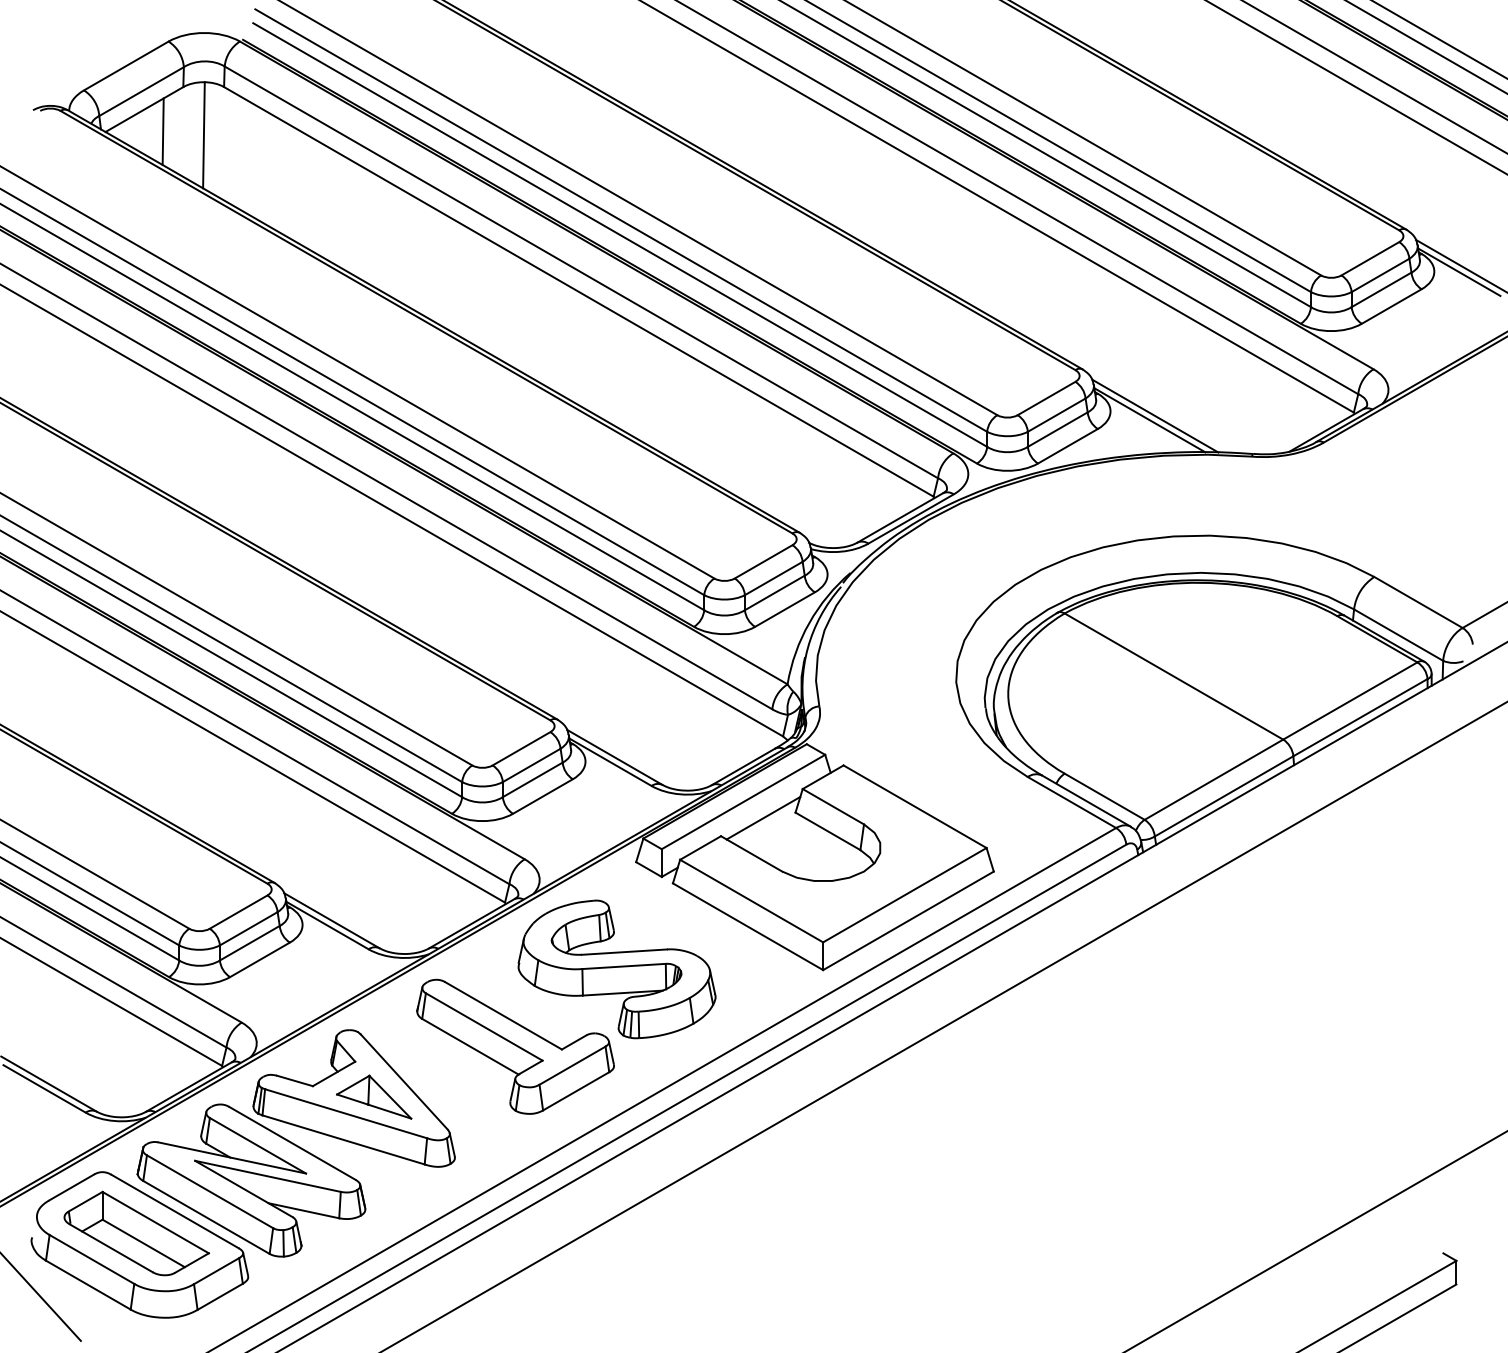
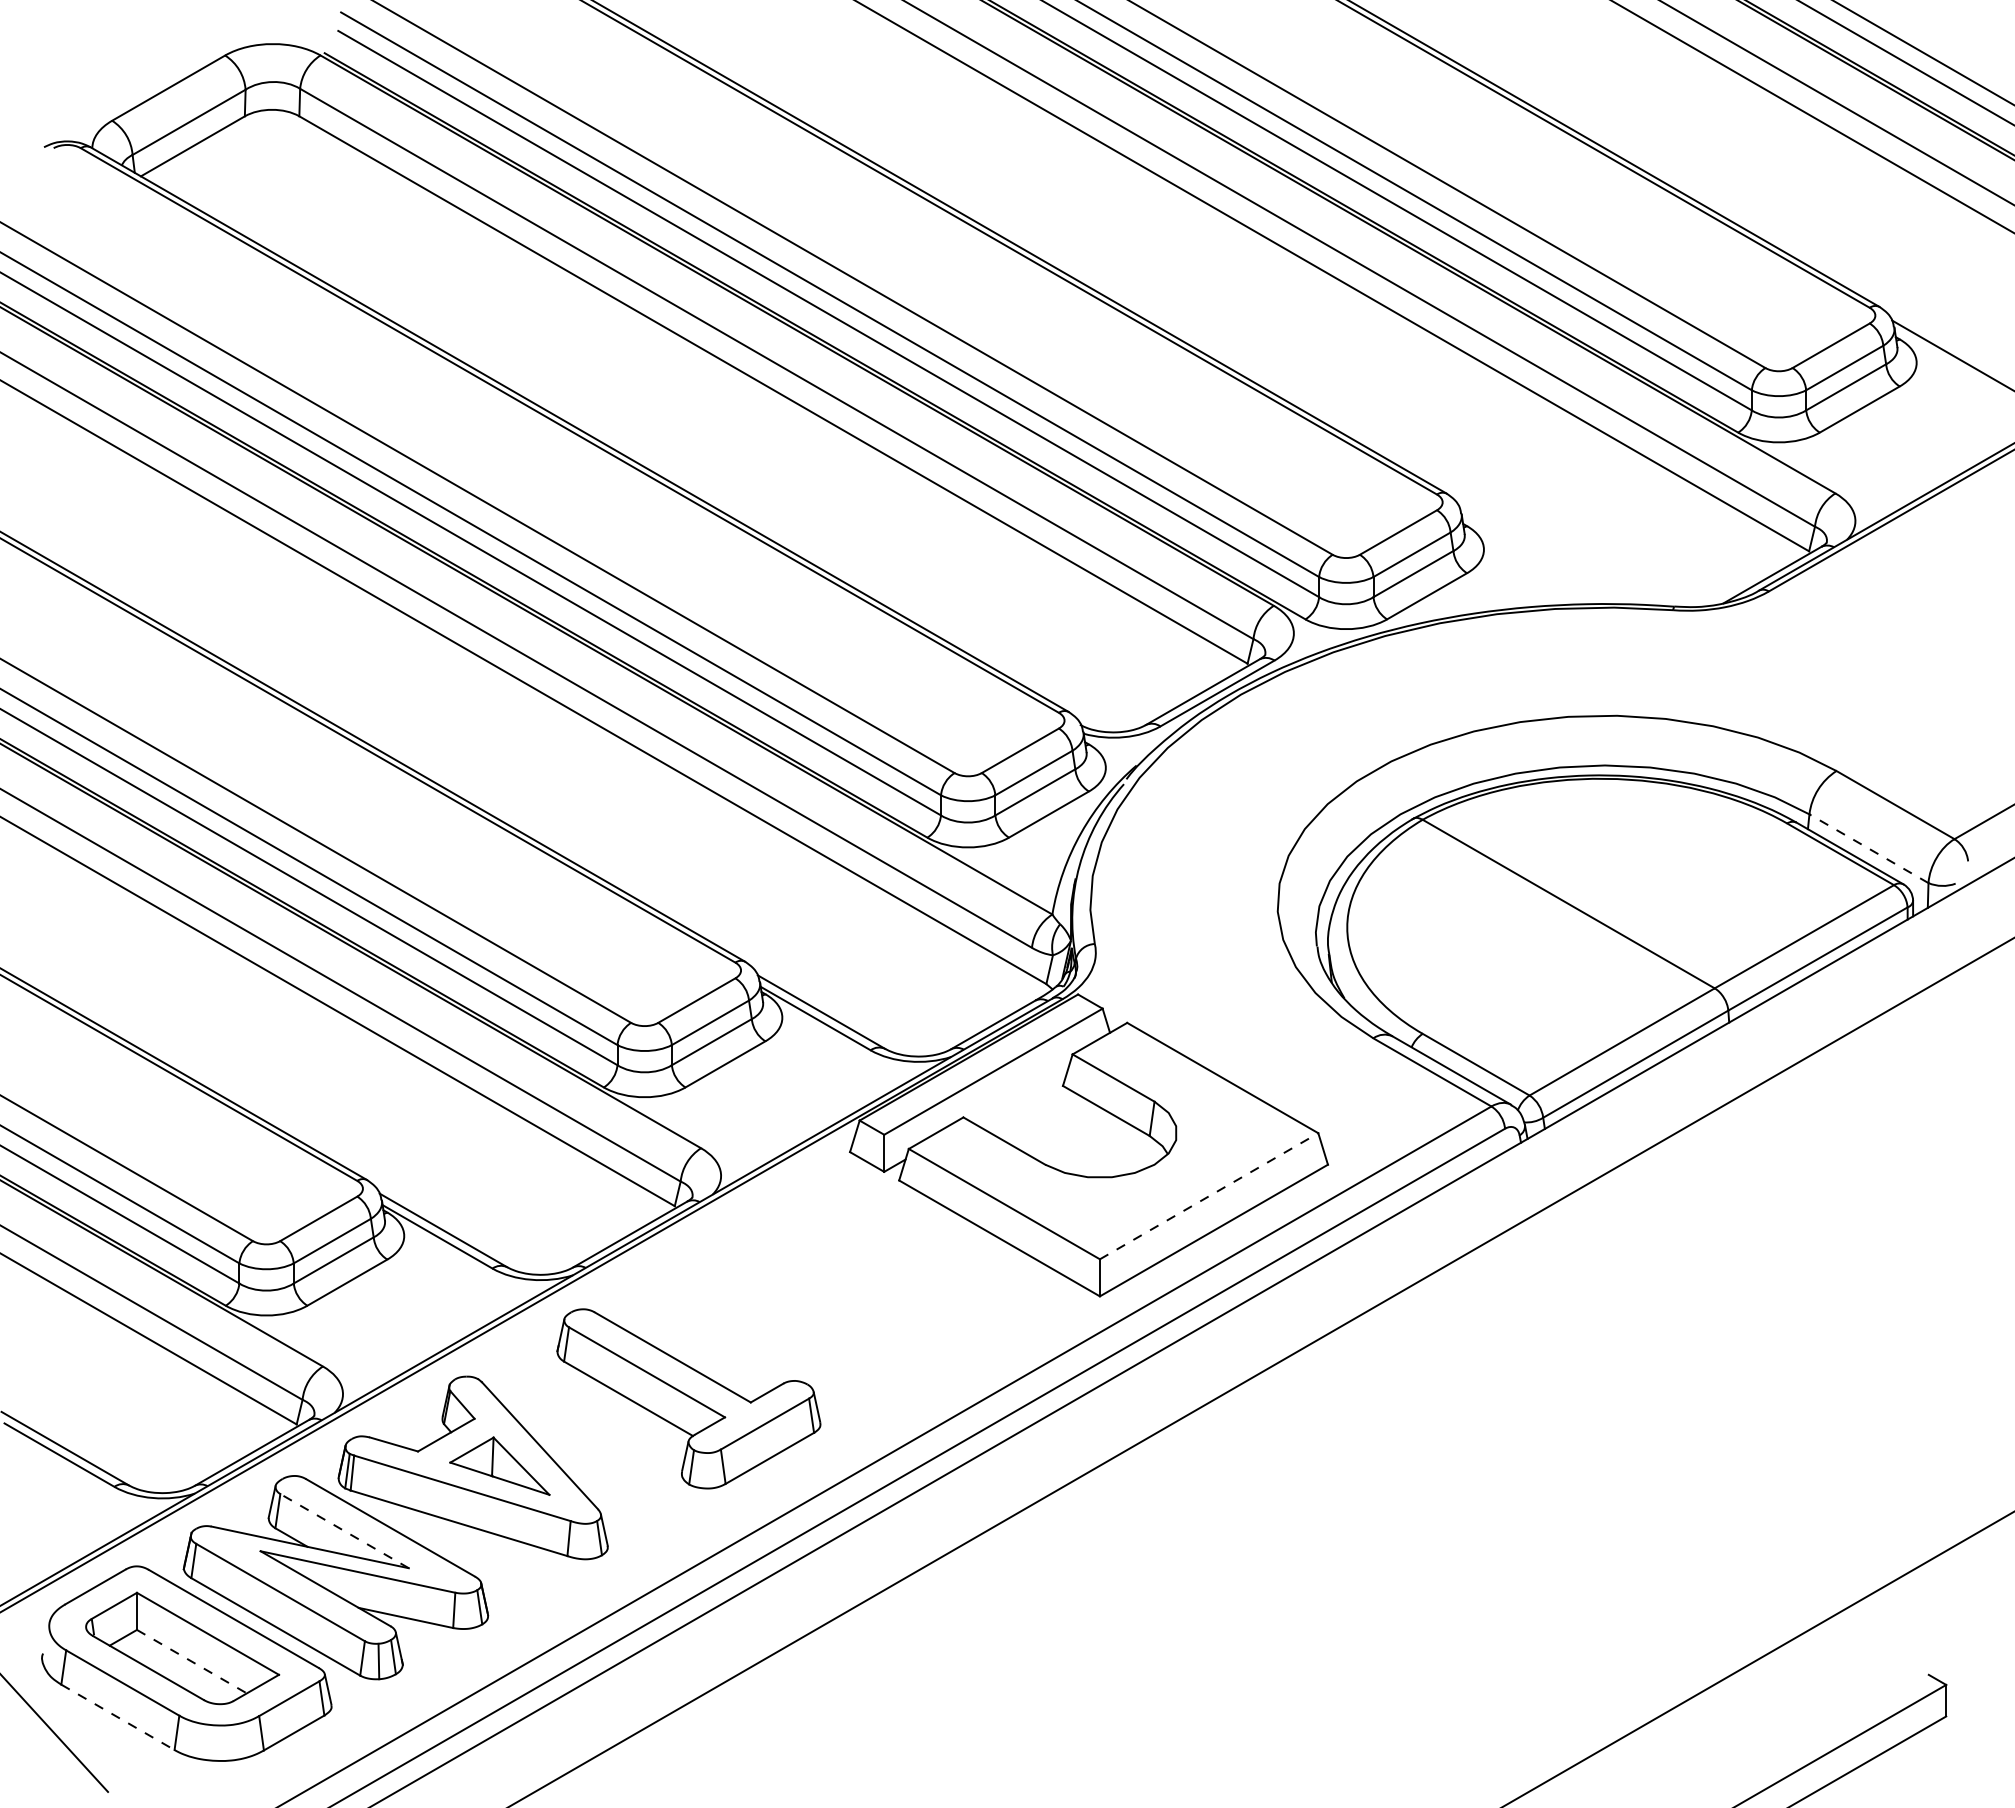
line: (162, 131) -> (217, 175), removed
line: (203, 135) -> (272, 180), removed
line: (1459, 272) -> (1950, 363), removed
line: (1155, 415) -> (1543, 555), removed
line: (1149, 420) -> (1536, 561), removed
line: (1398, 634) -> (1868, 848), solid -> dashed
line: (762, 817) -> (1019, 1092), removed
line: (905, 895) -> (1209, 1196), solid -> dashed
part: (617, 969) -> (824, 1295), removed
line: (257, 1145) -> (344, 1530), solid -> dashed
line: (144, 1243) -> (192, 1661), solid -> dashed
line: (88, 1285) -> (118, 1717), solid -> dashed

